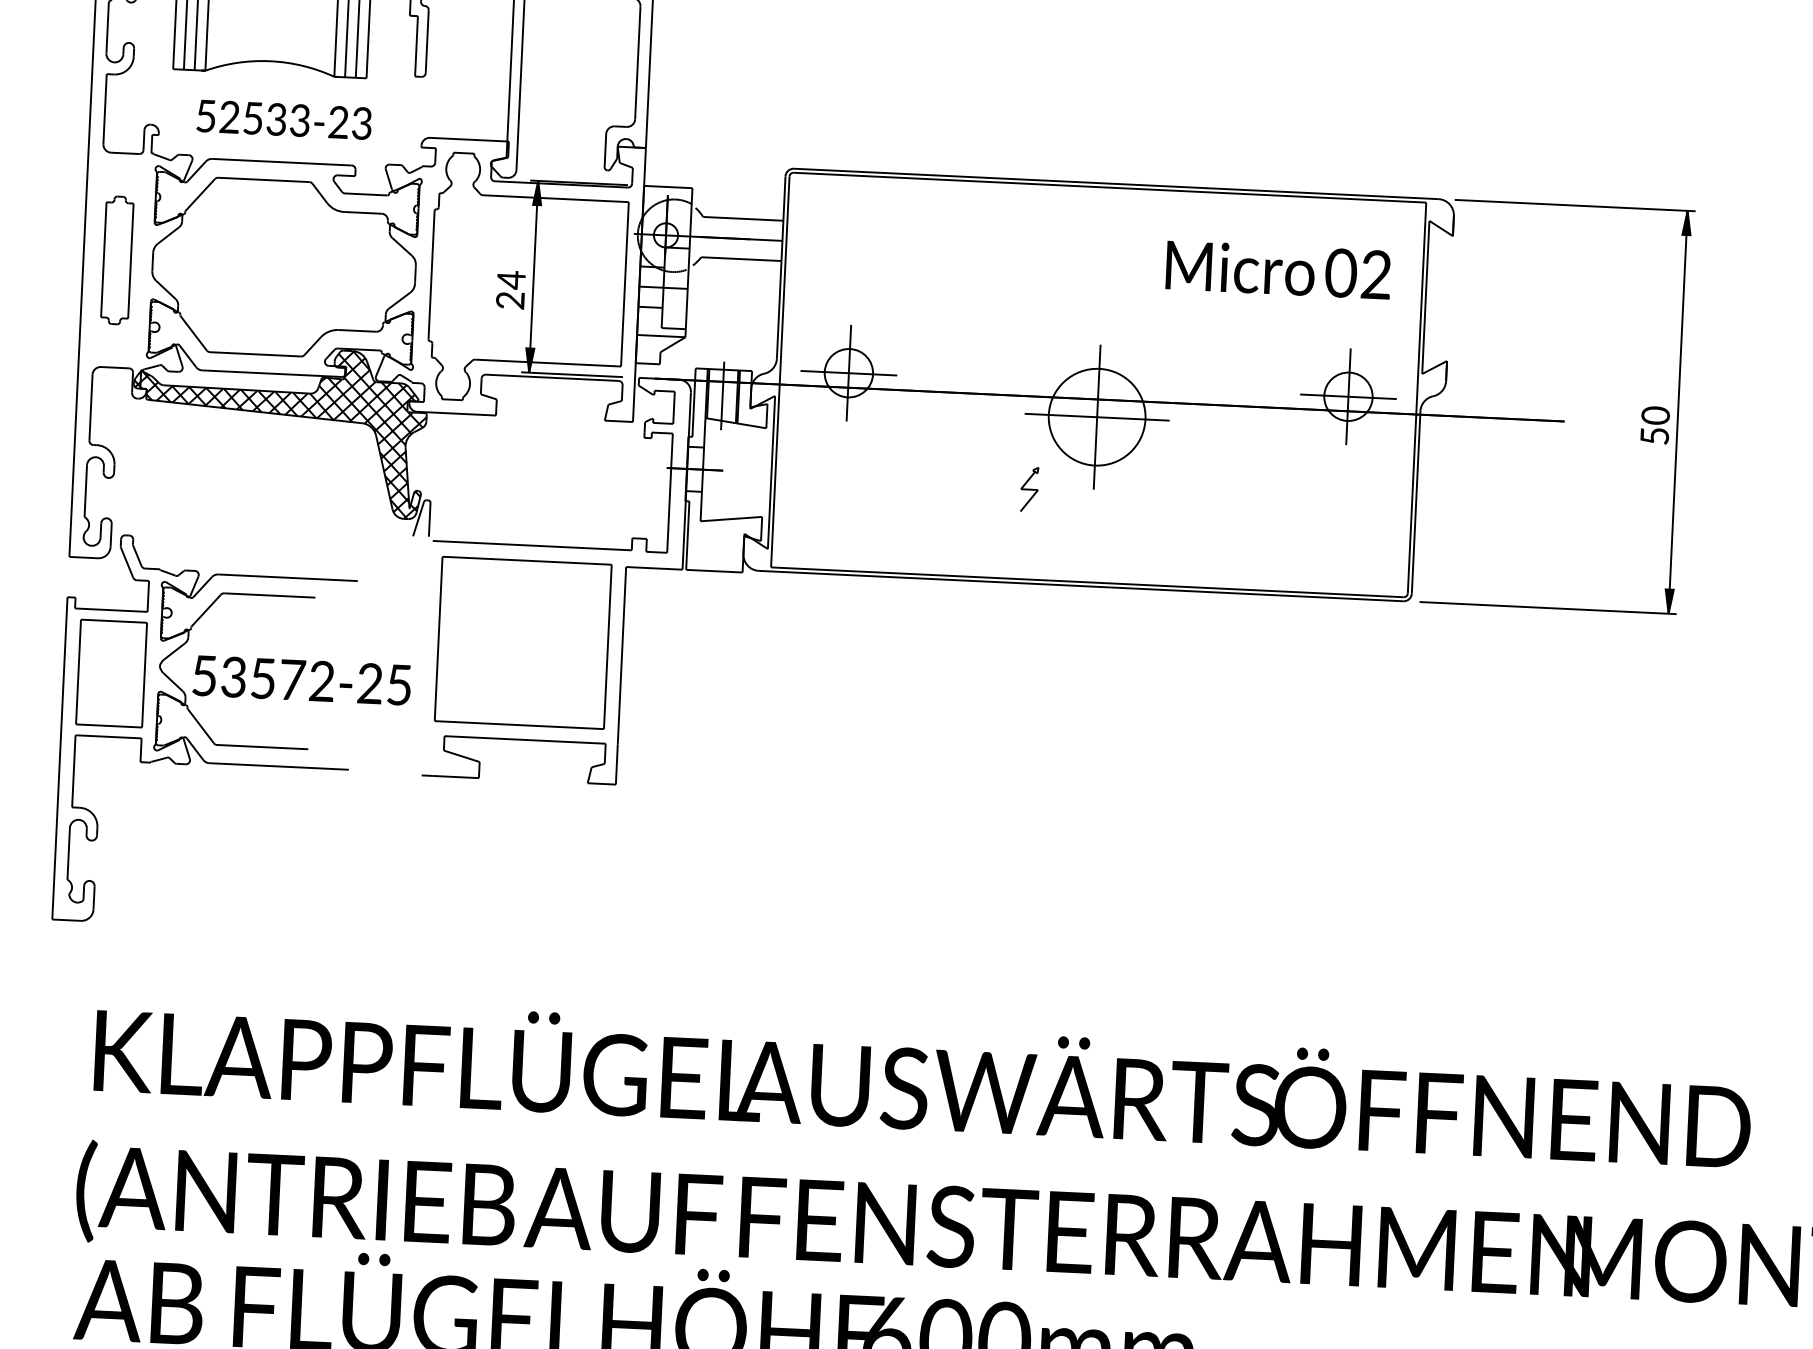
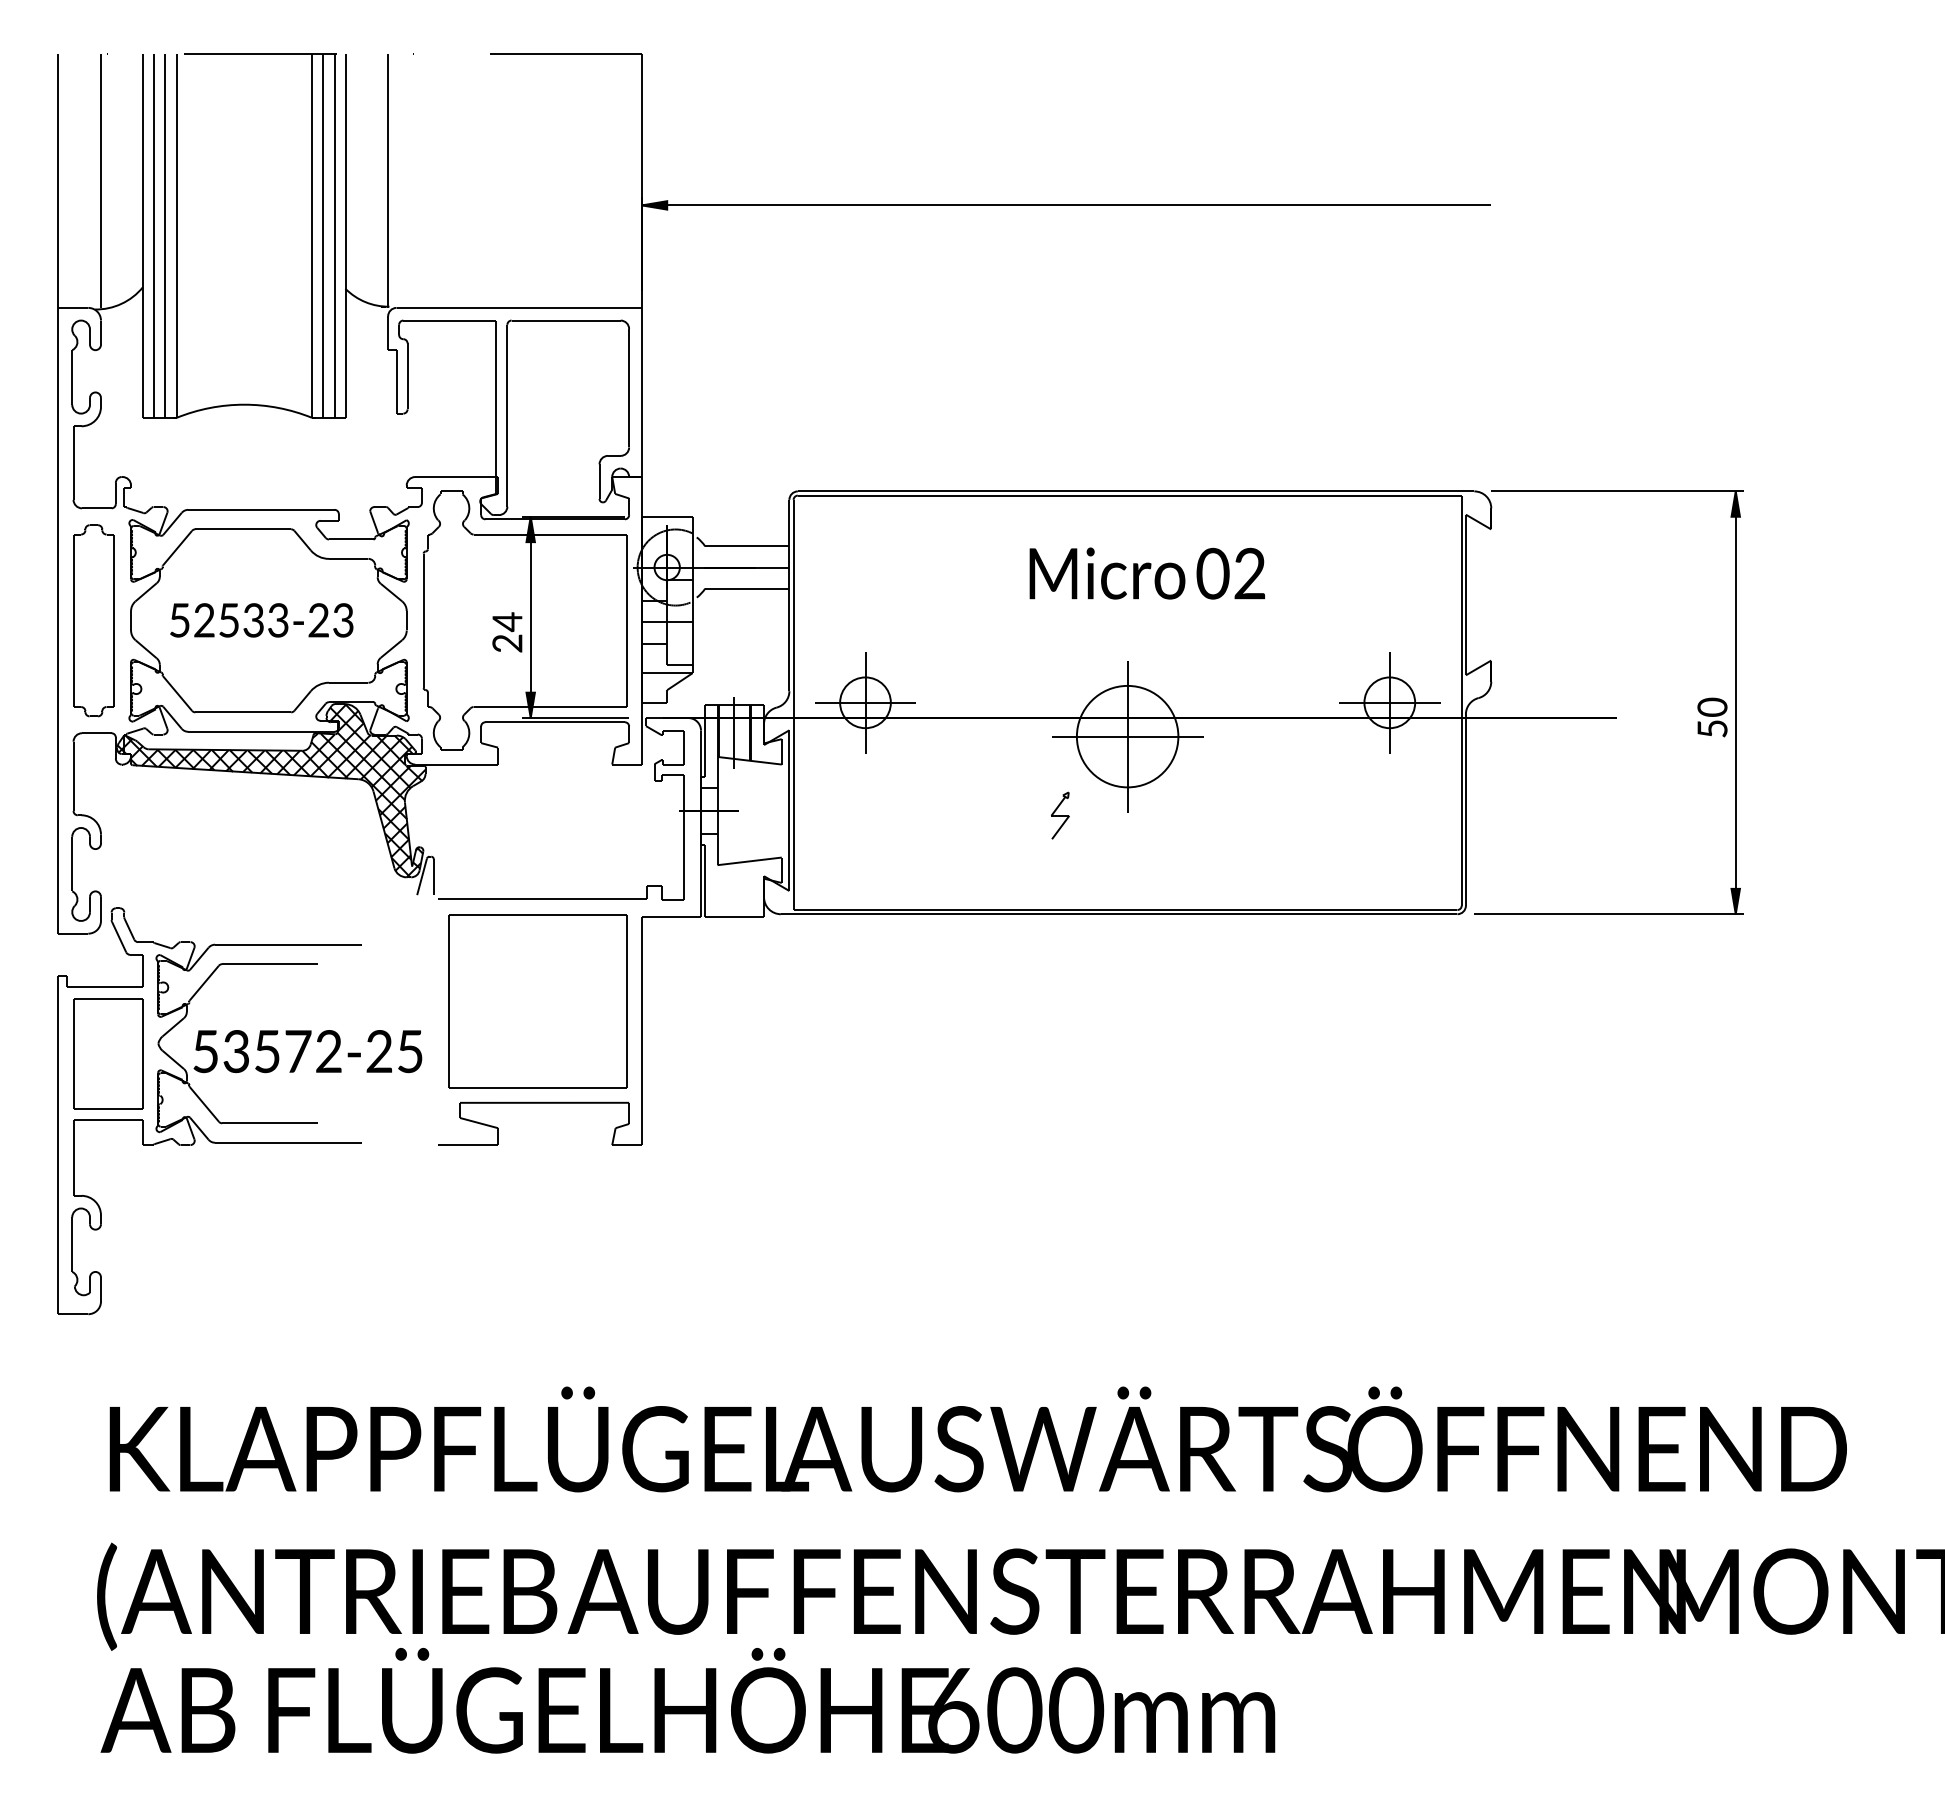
text: (284, 119) -> (261, 620), moved
part: (116, 260) -> (93, 620), size x1.43
text: (1277, 269) -> (1146, 573), moved

